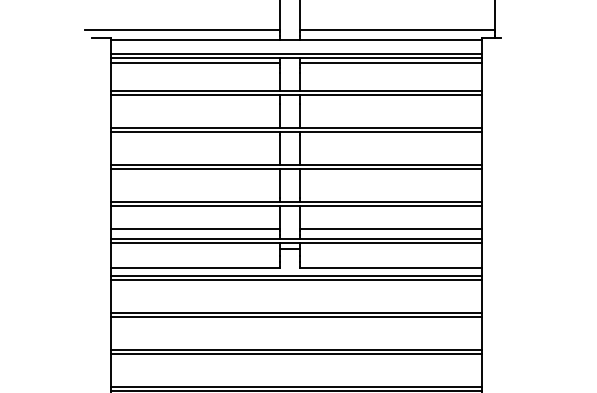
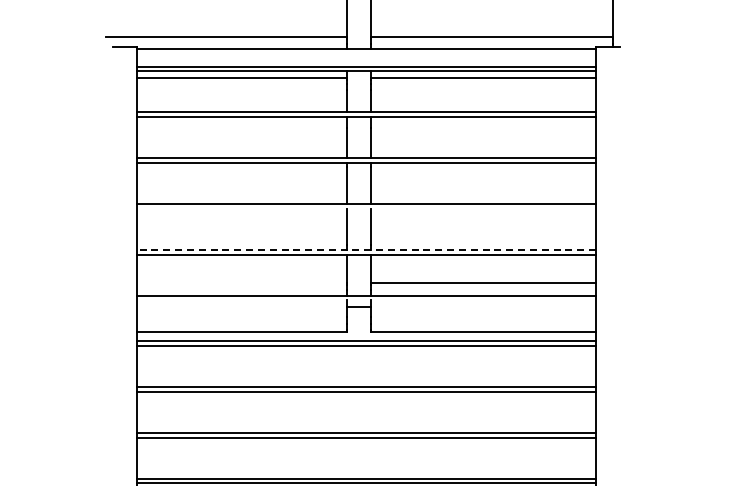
line: (296, 168) -> (366, 208), removed
line: (296, 201) -> (366, 249), solid -> dashed
line: (195, 229) -> (242, 283), removed
line: (296, 242) -> (366, 300), removed

